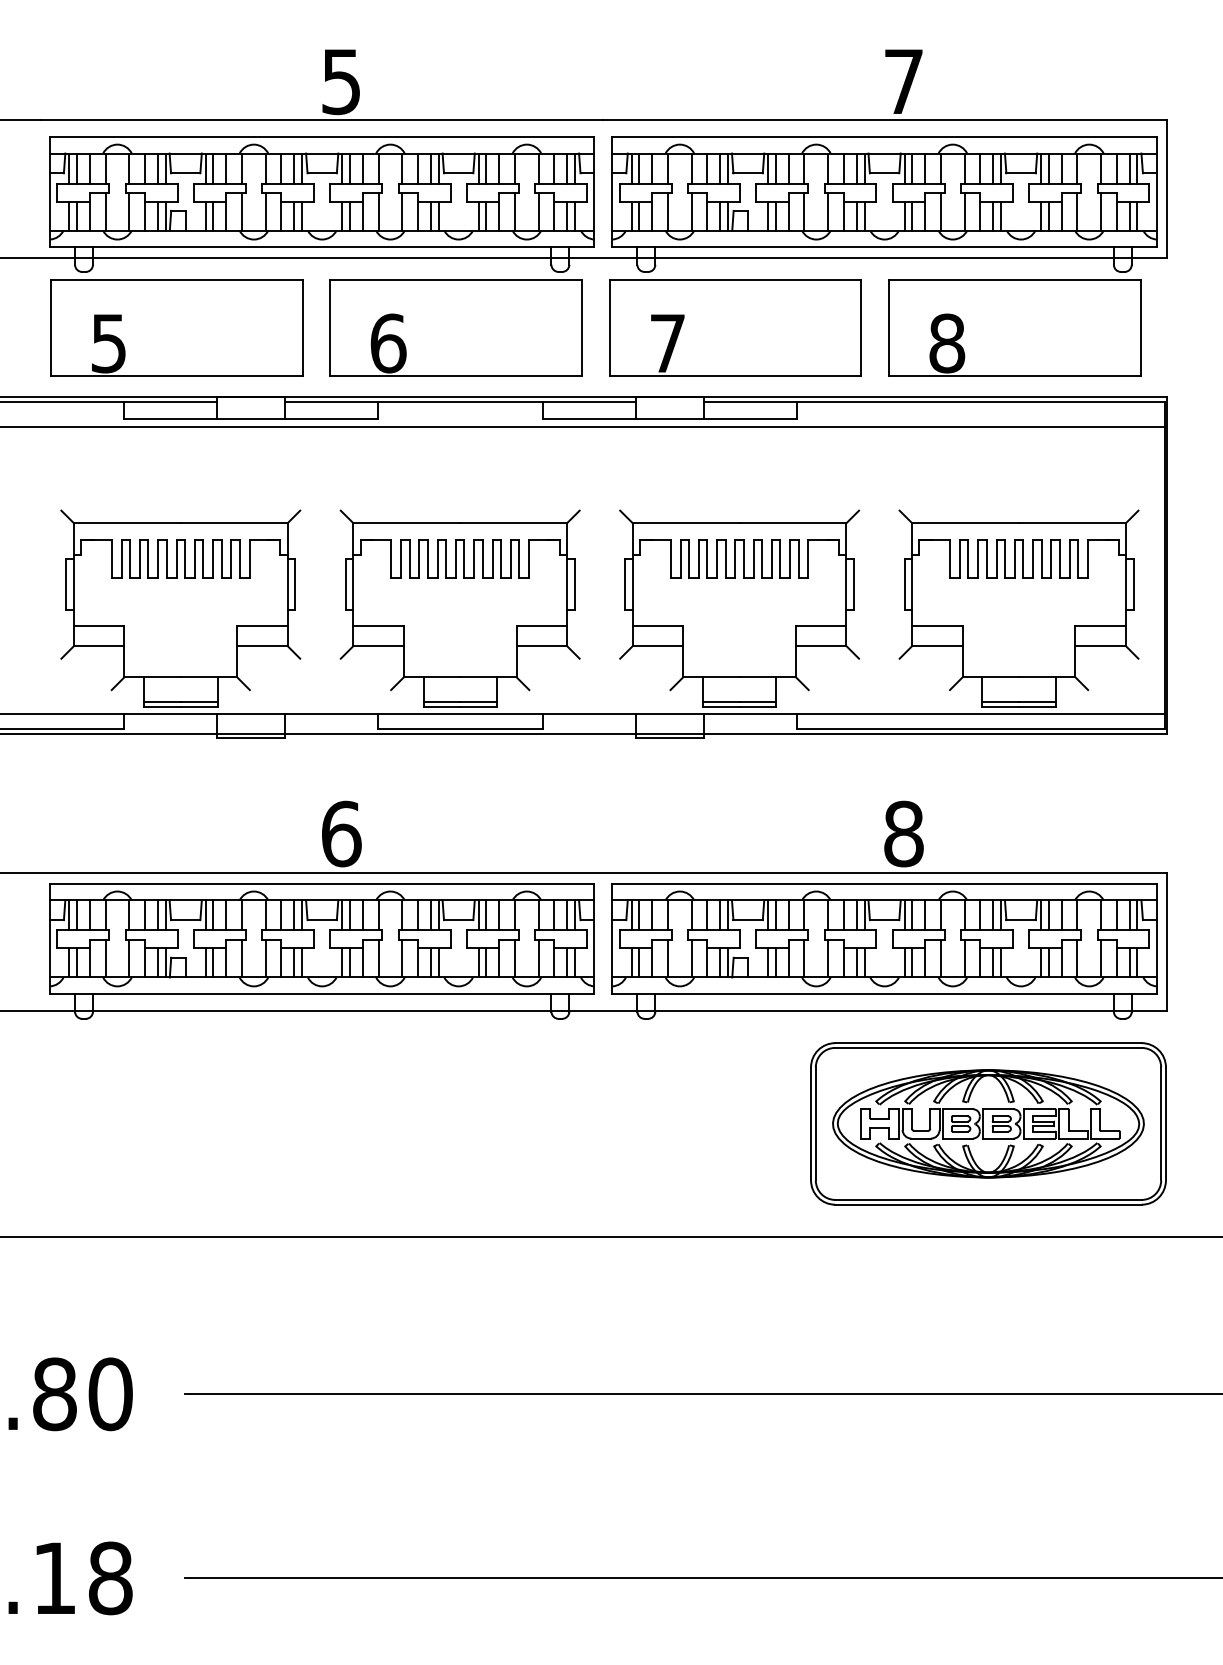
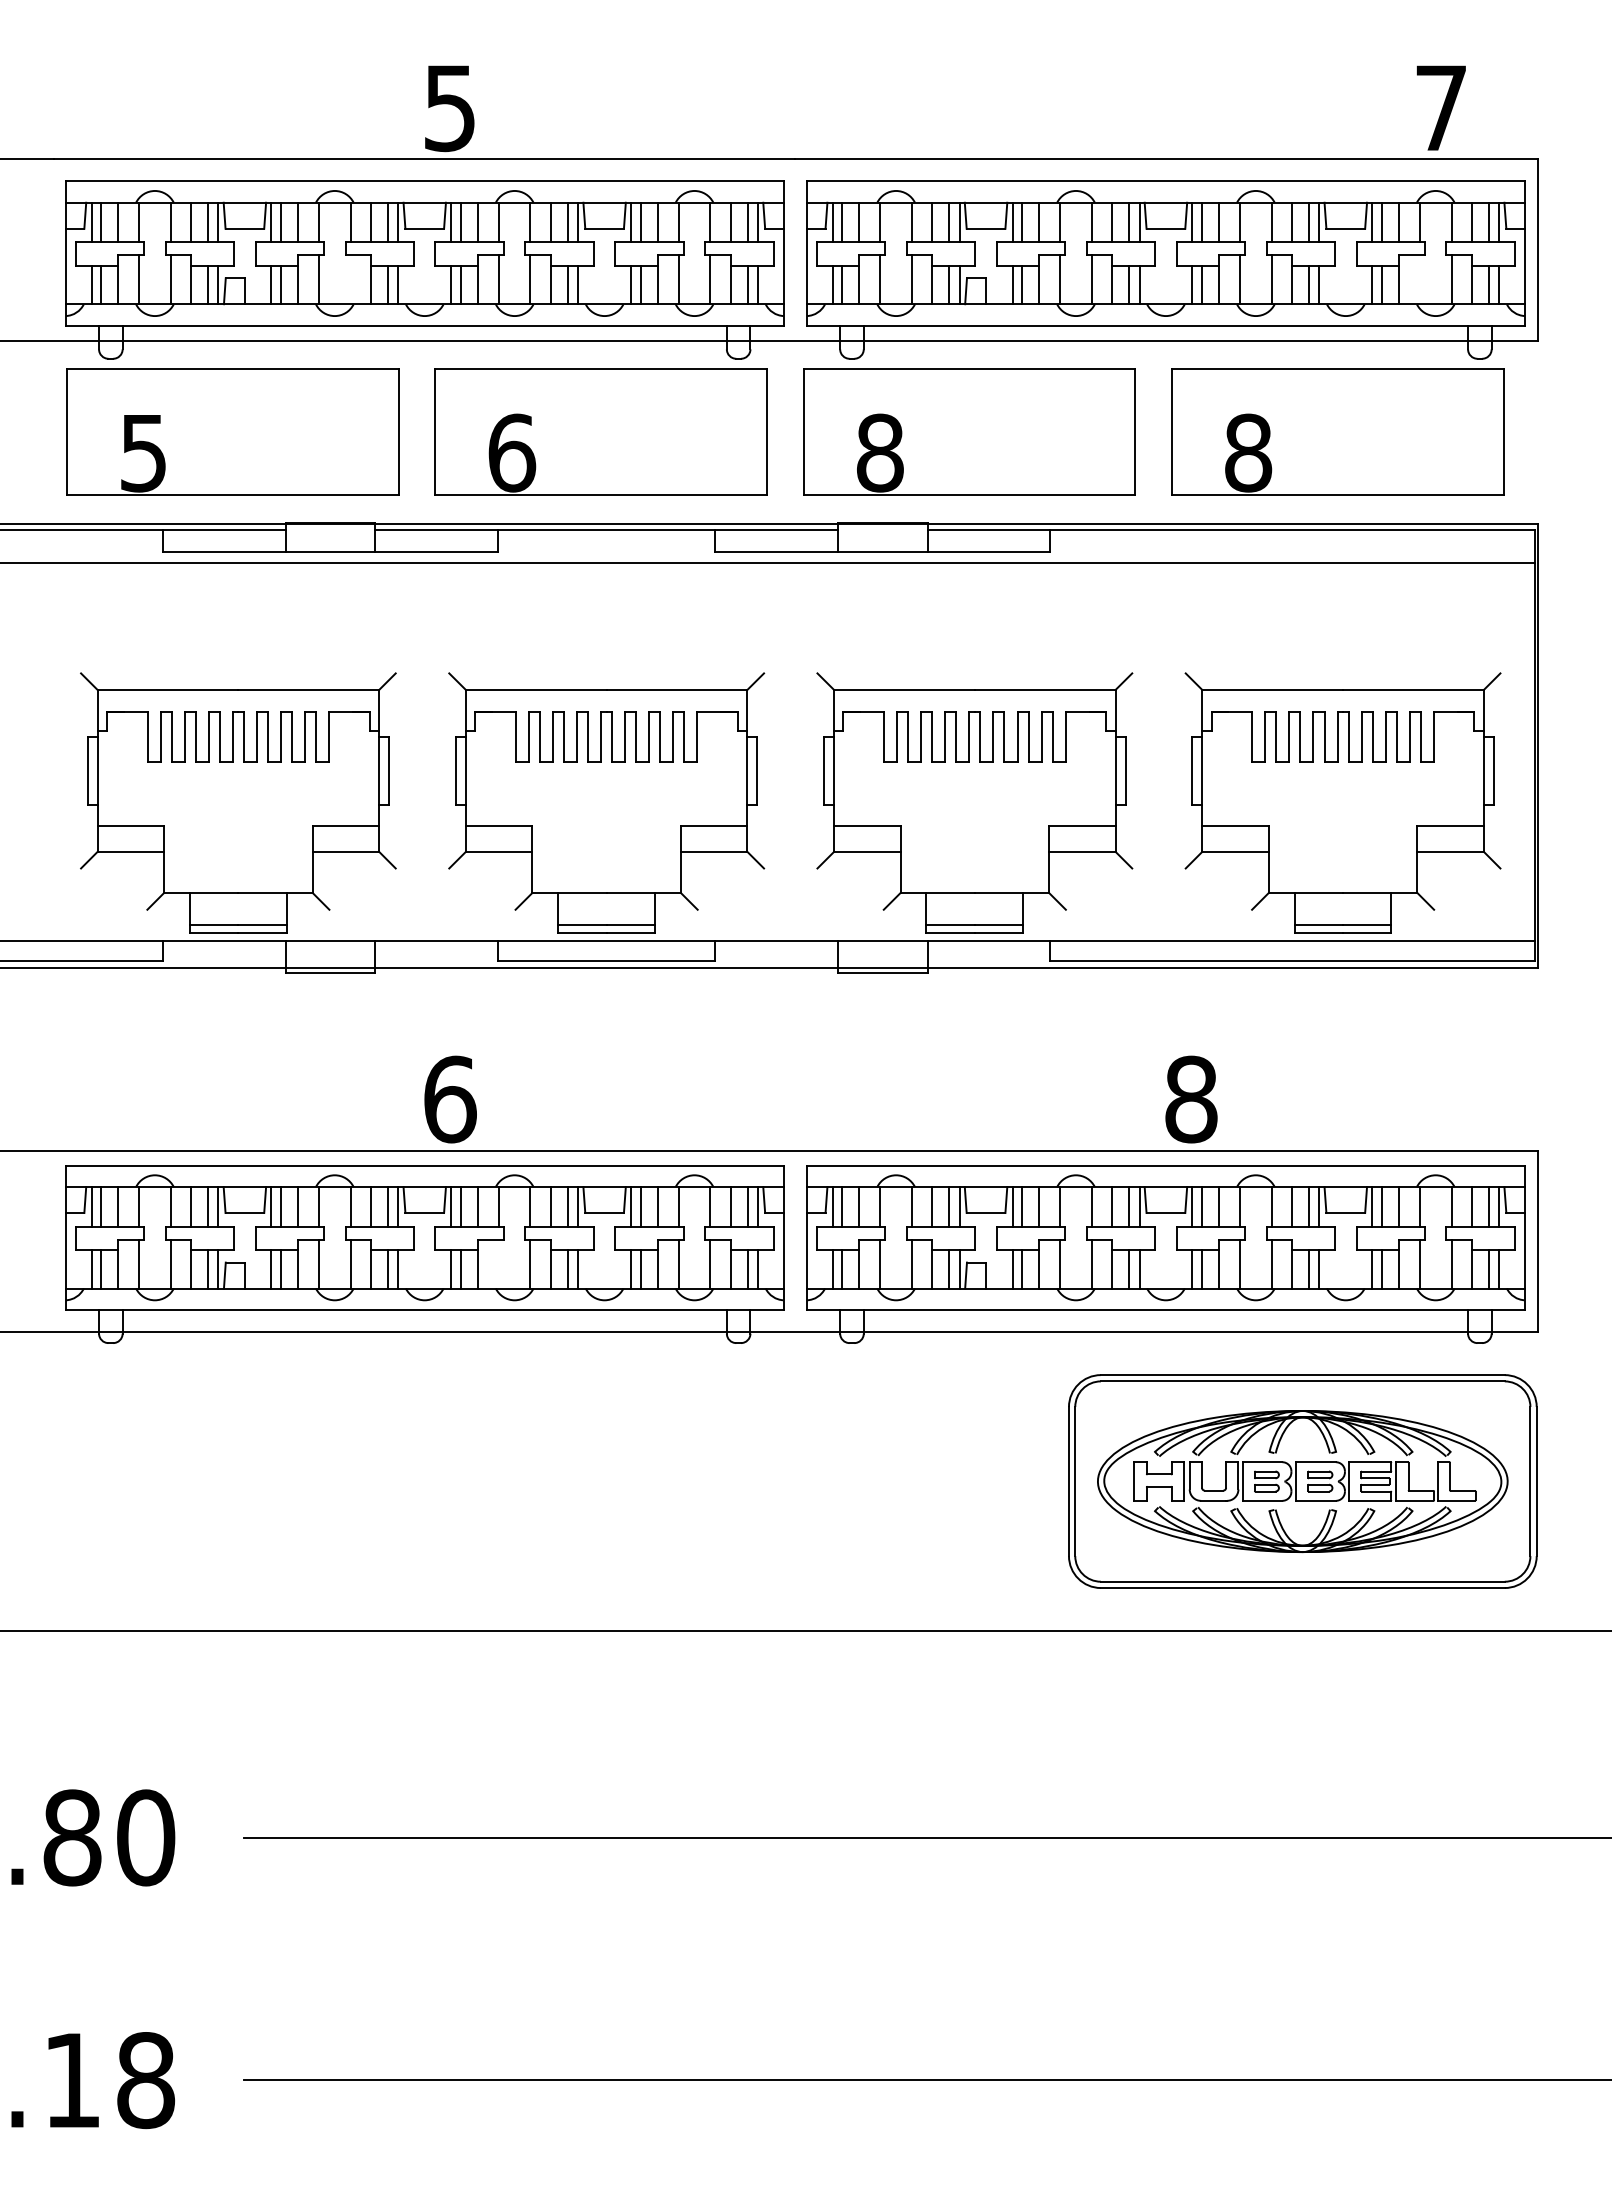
text: (904, 81) -> (1441, 107), moved
line: (265, 211) -> (350, 279), removed
line: (1077, 211) -> (1419, 279), removed
text: (668, 343) -> (880, 452), 7 -> 8
line: (378, 958) -> (498, 1263), removed

